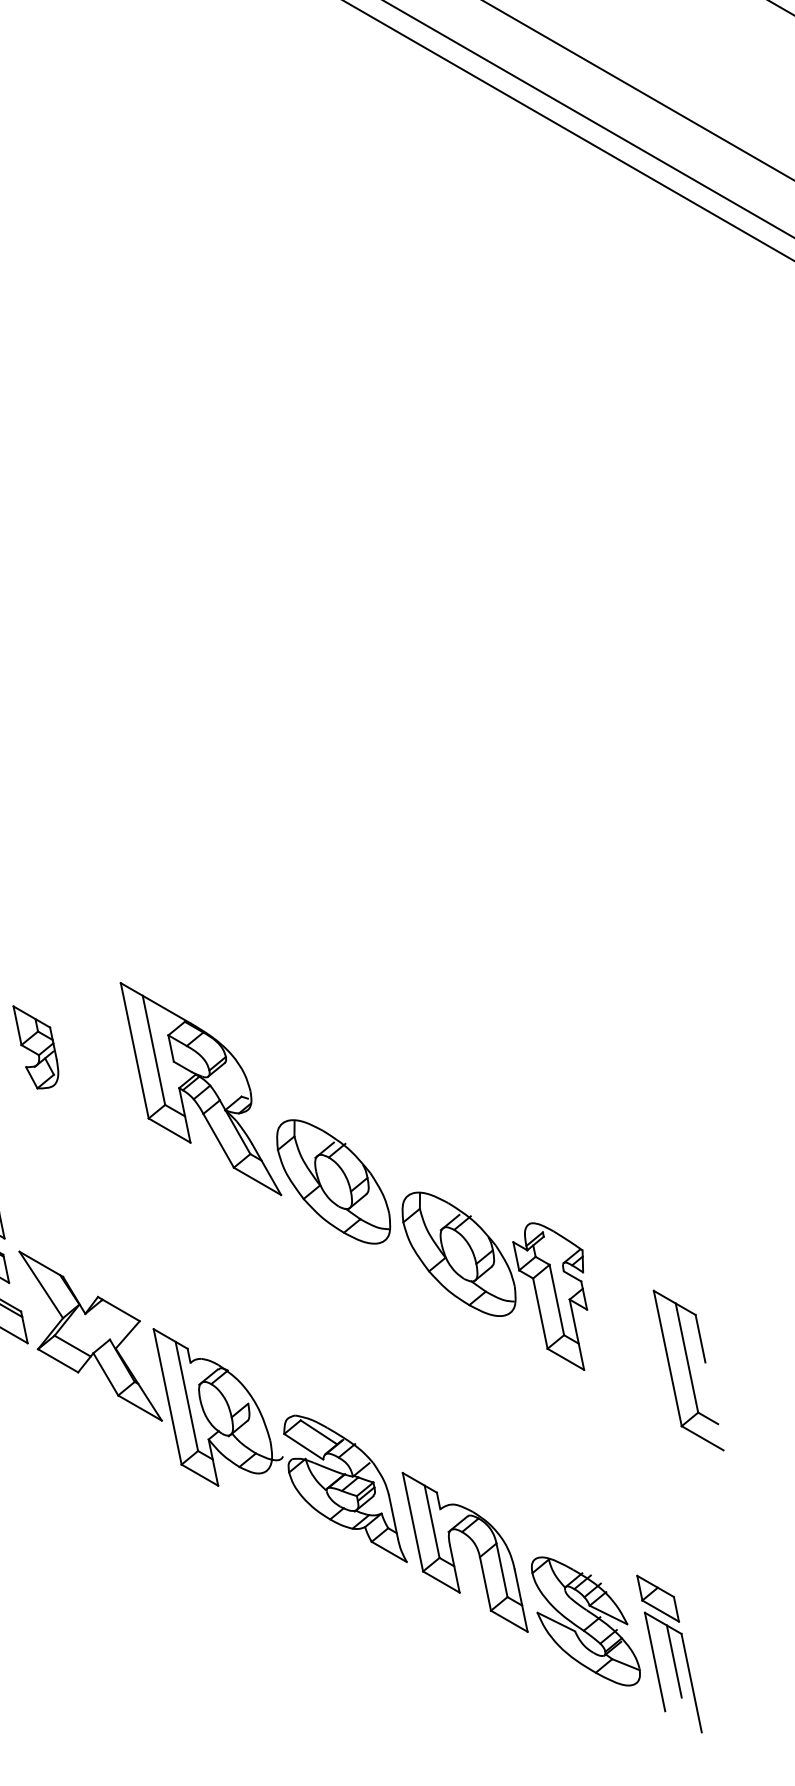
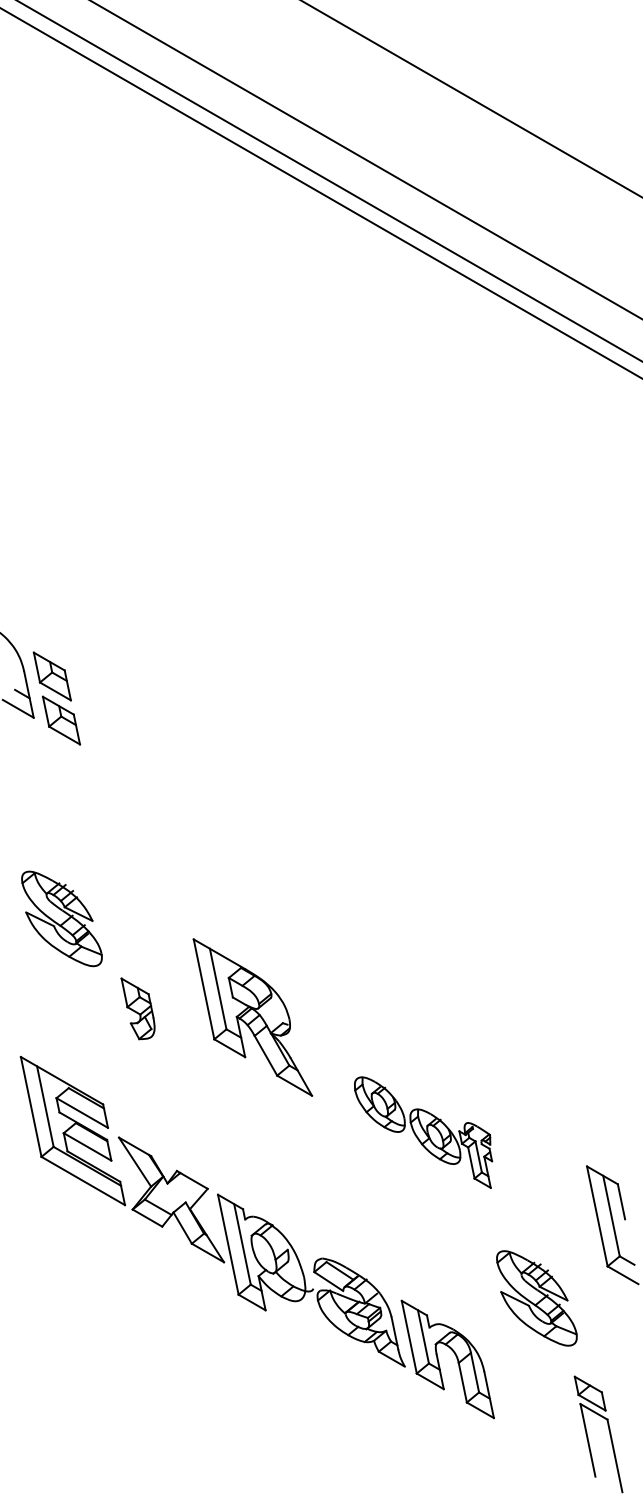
part: (35, 1046) -> (137, 1008), moved
part: (432, 1244) -> (423, 1132), size x0.6
part: (585, 1621) -> (536, 1298), moved
line: (673, 1660) -> (601, 1439), removed

